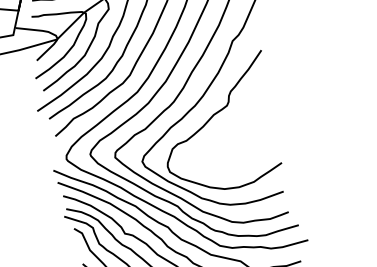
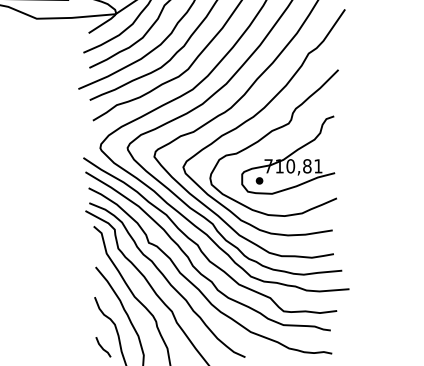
part: (232, 132) -> (288, 154), added

